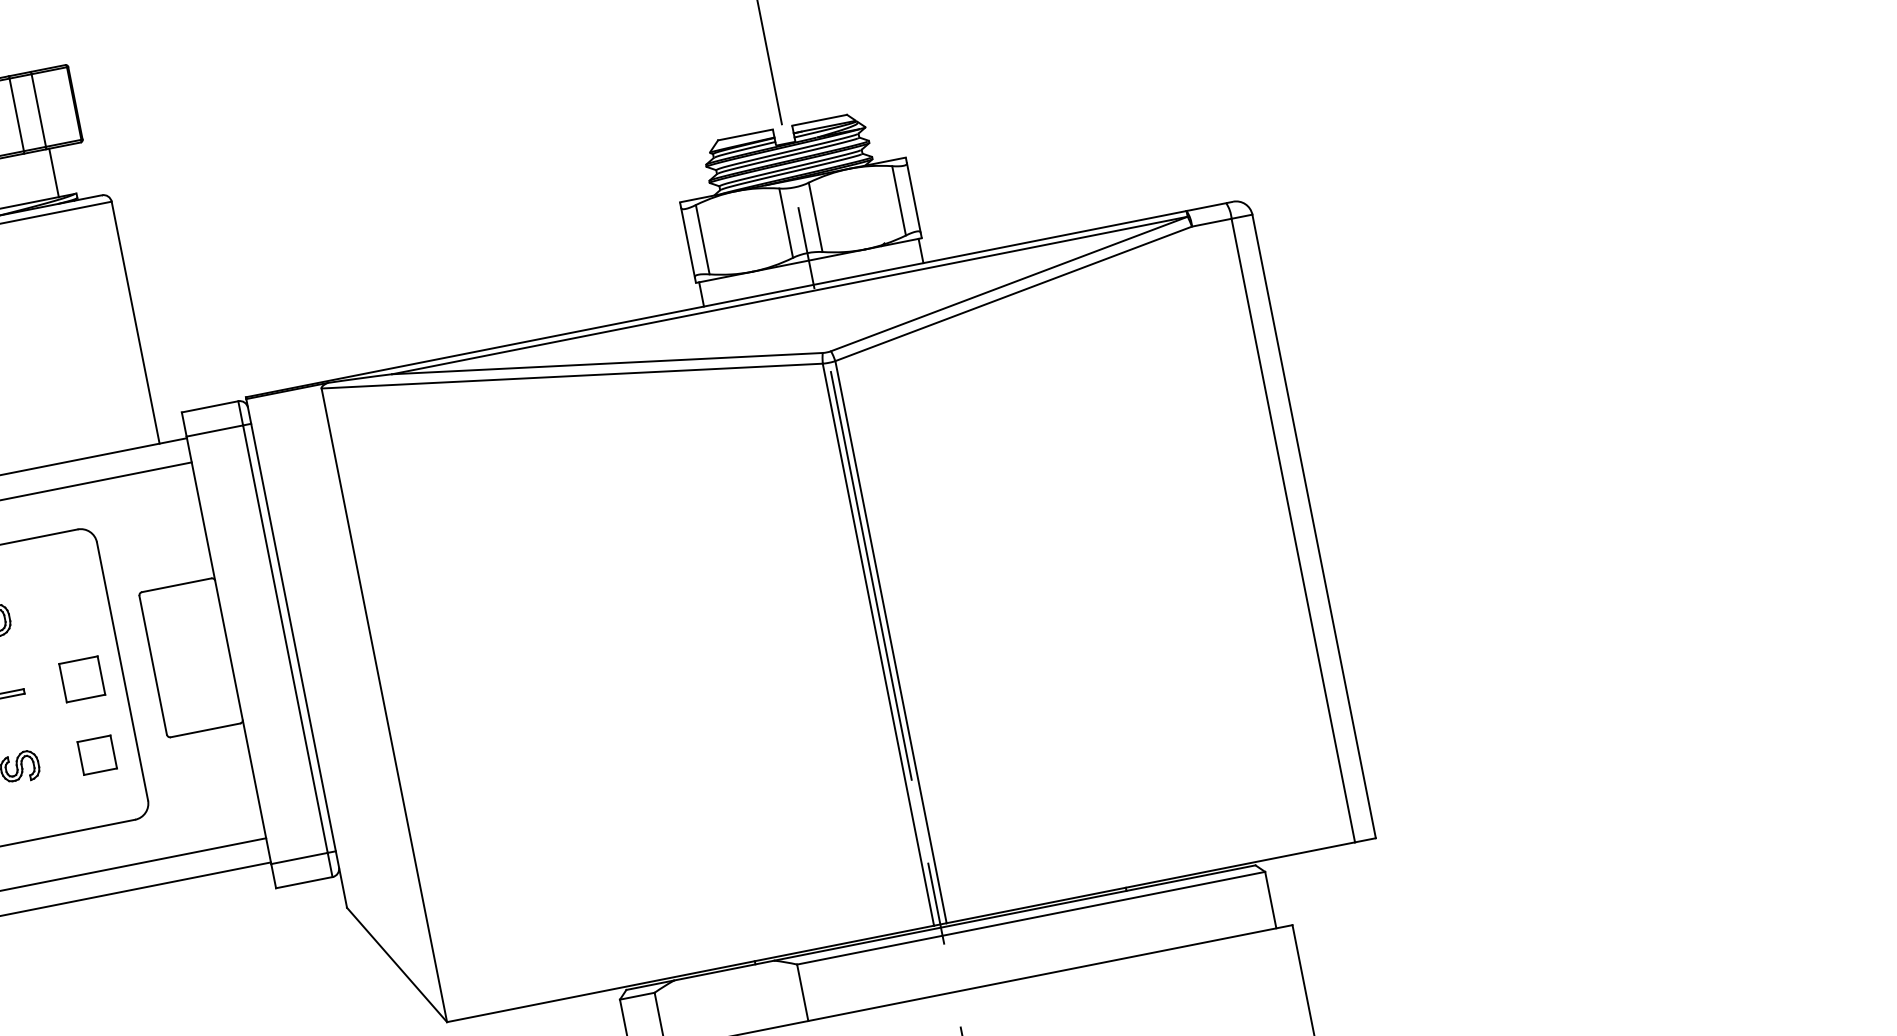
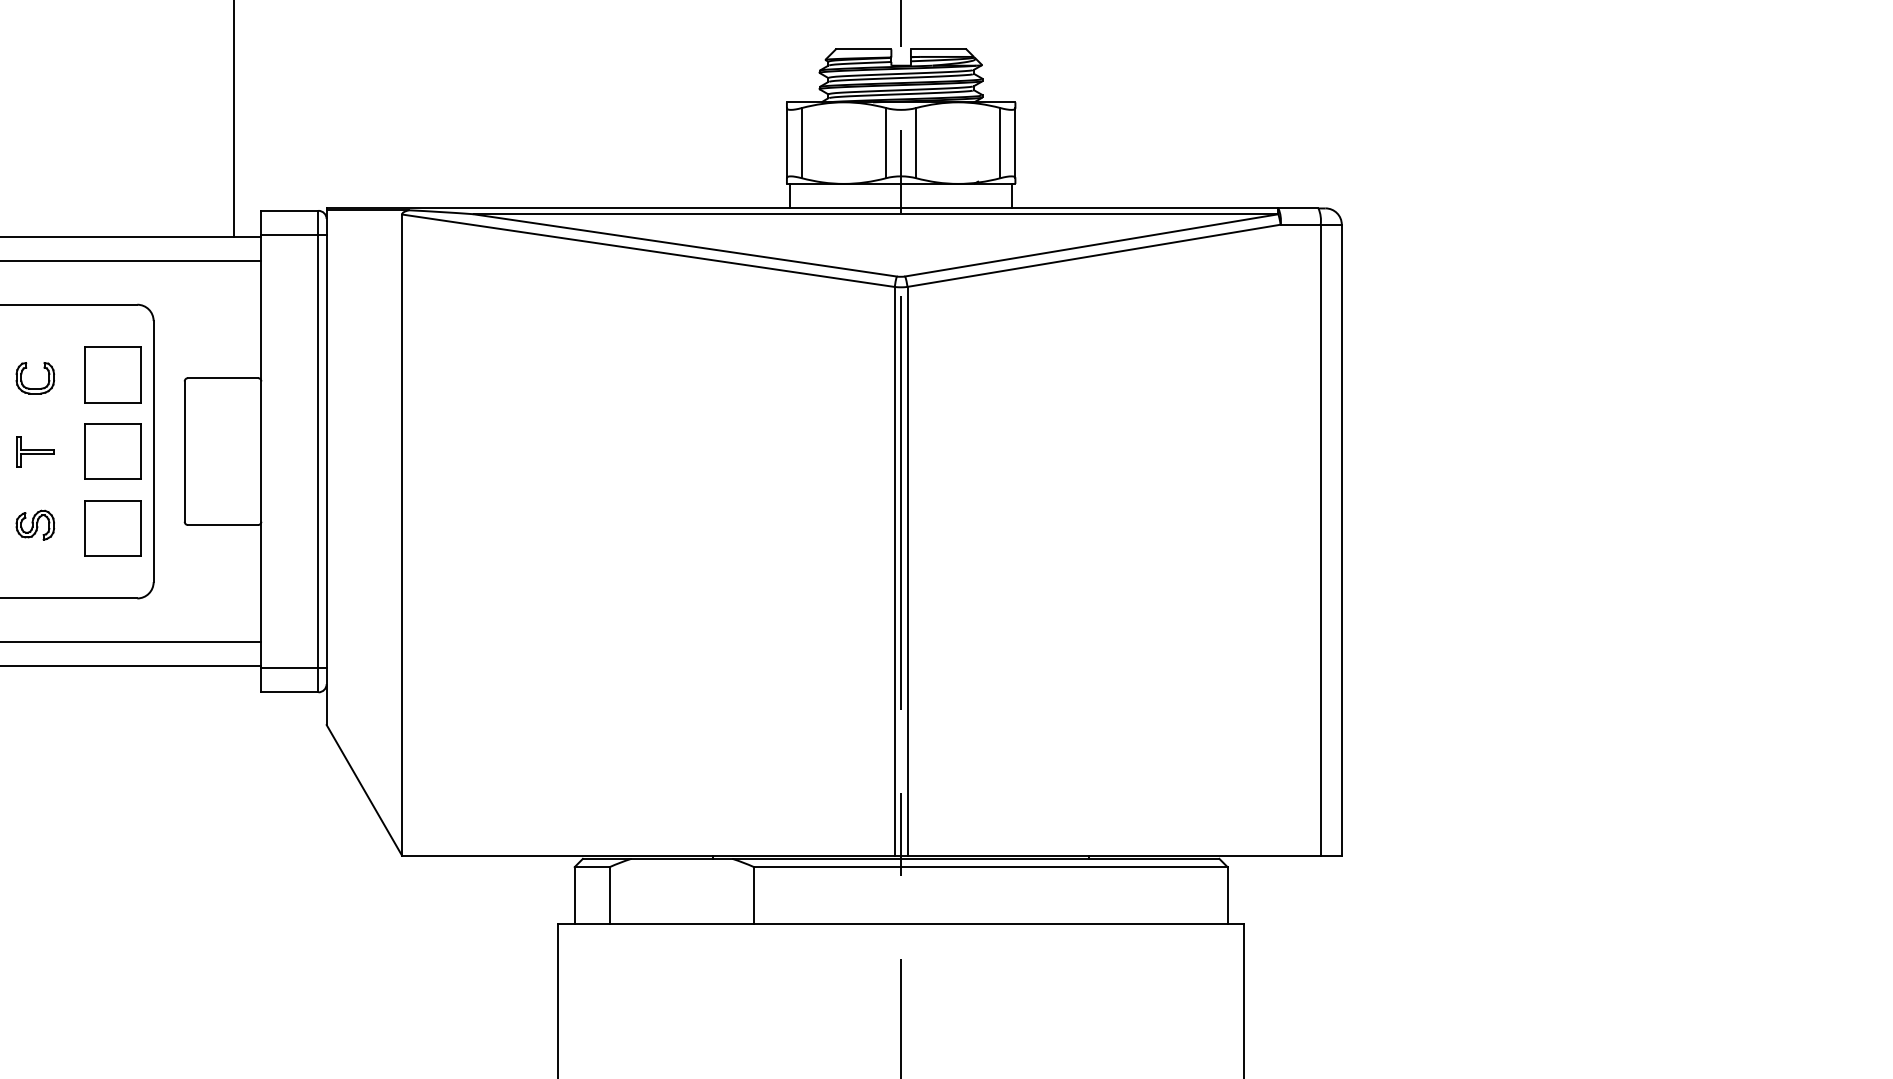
part: (66, 603) -> (112, 374), added
part: (81, 679) -> (112, 451), size x1.43
part: (96, 755) -> (112, 528), size x1.67

